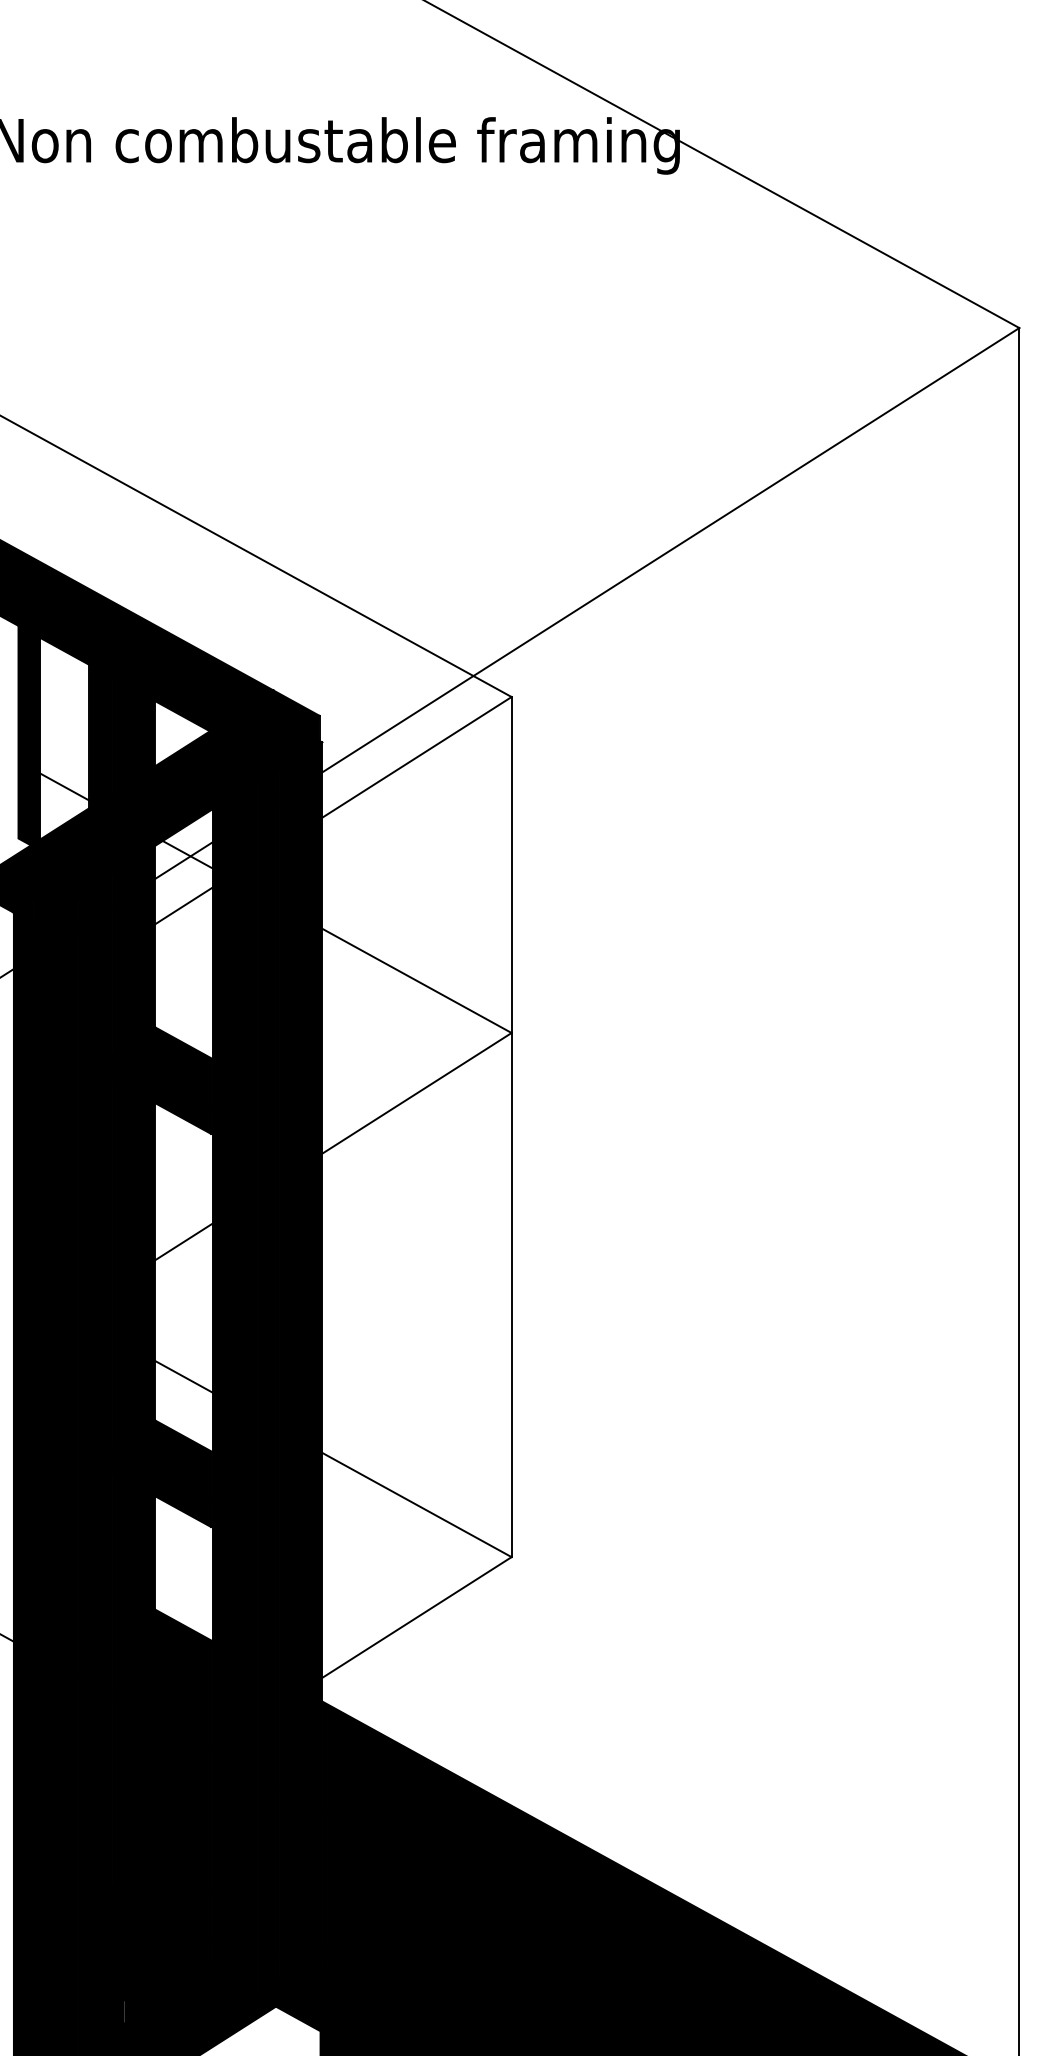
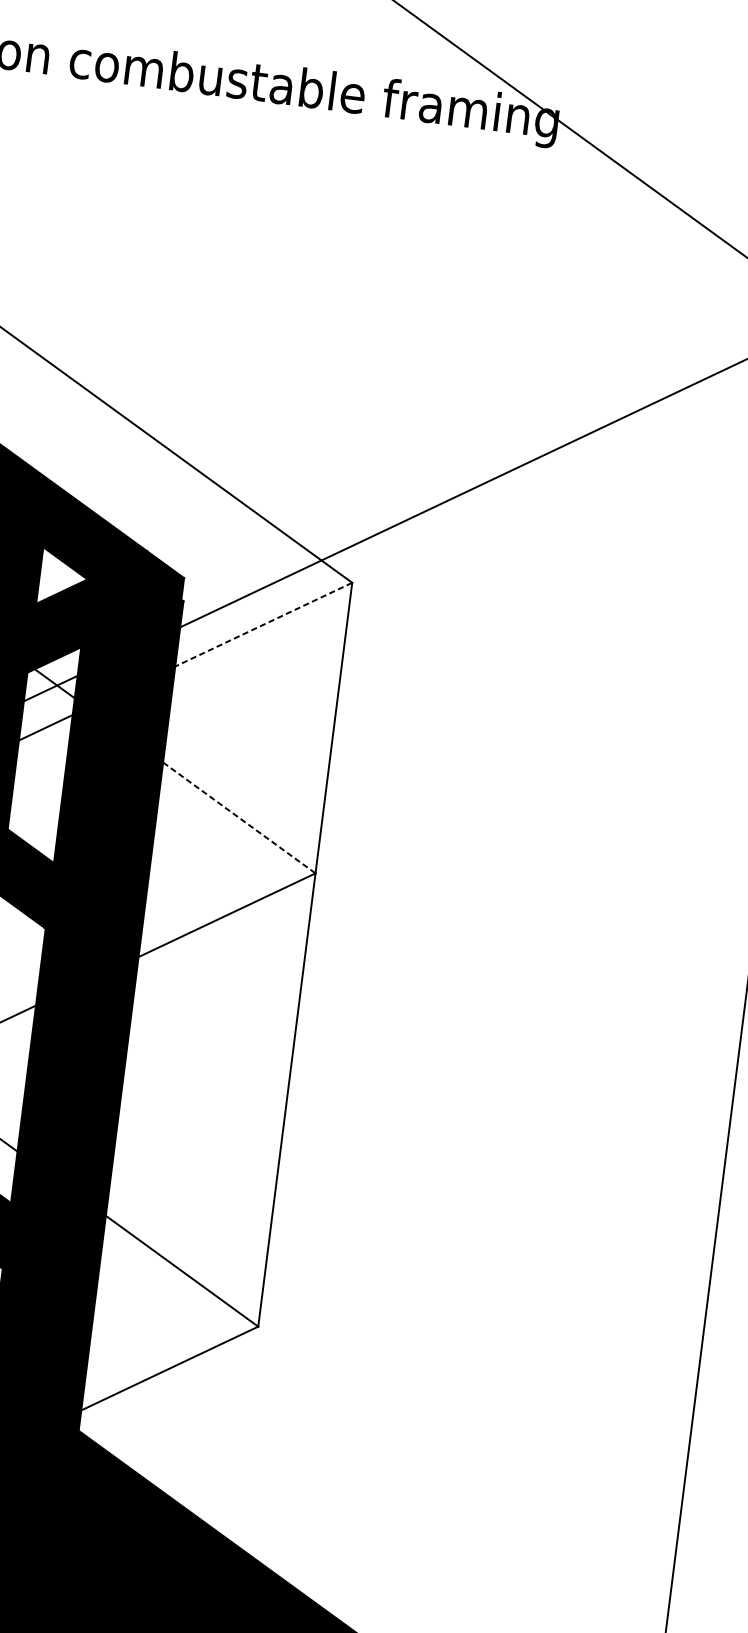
line: (416, 757) -> (263, 624), solid -> dashed
line: (417, 981) -> (239, 818), solid -> dashed

